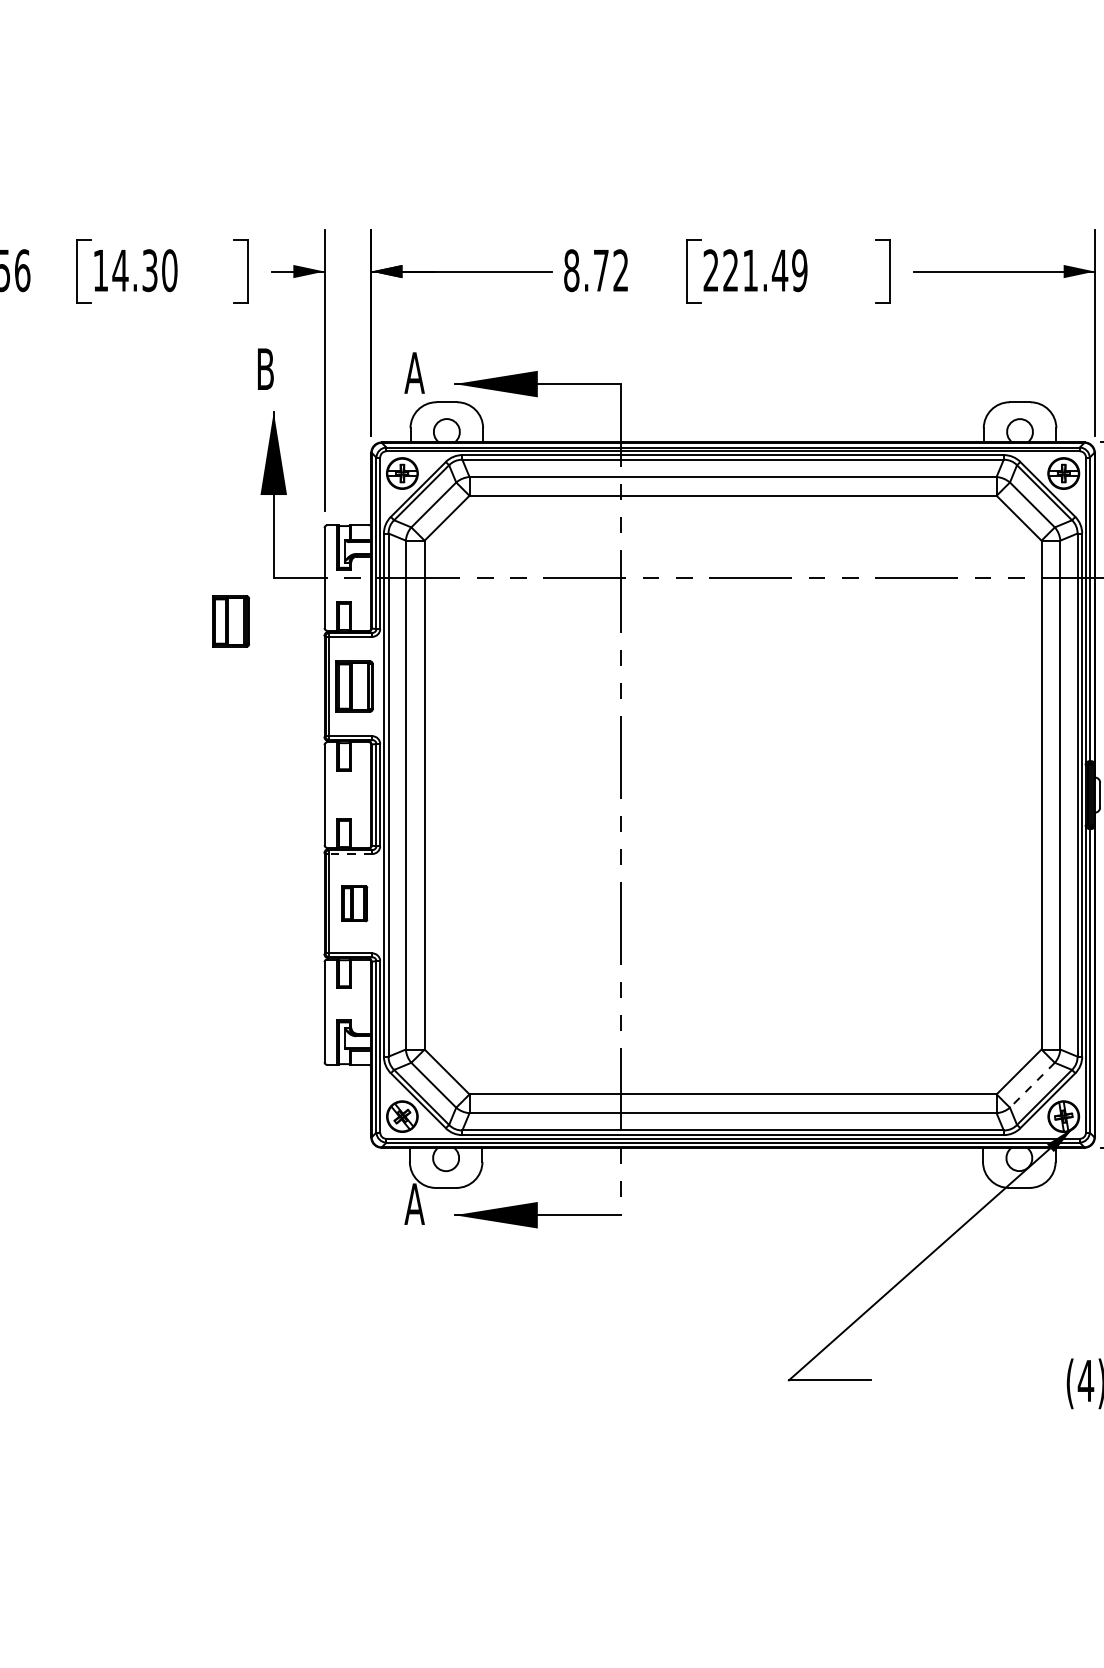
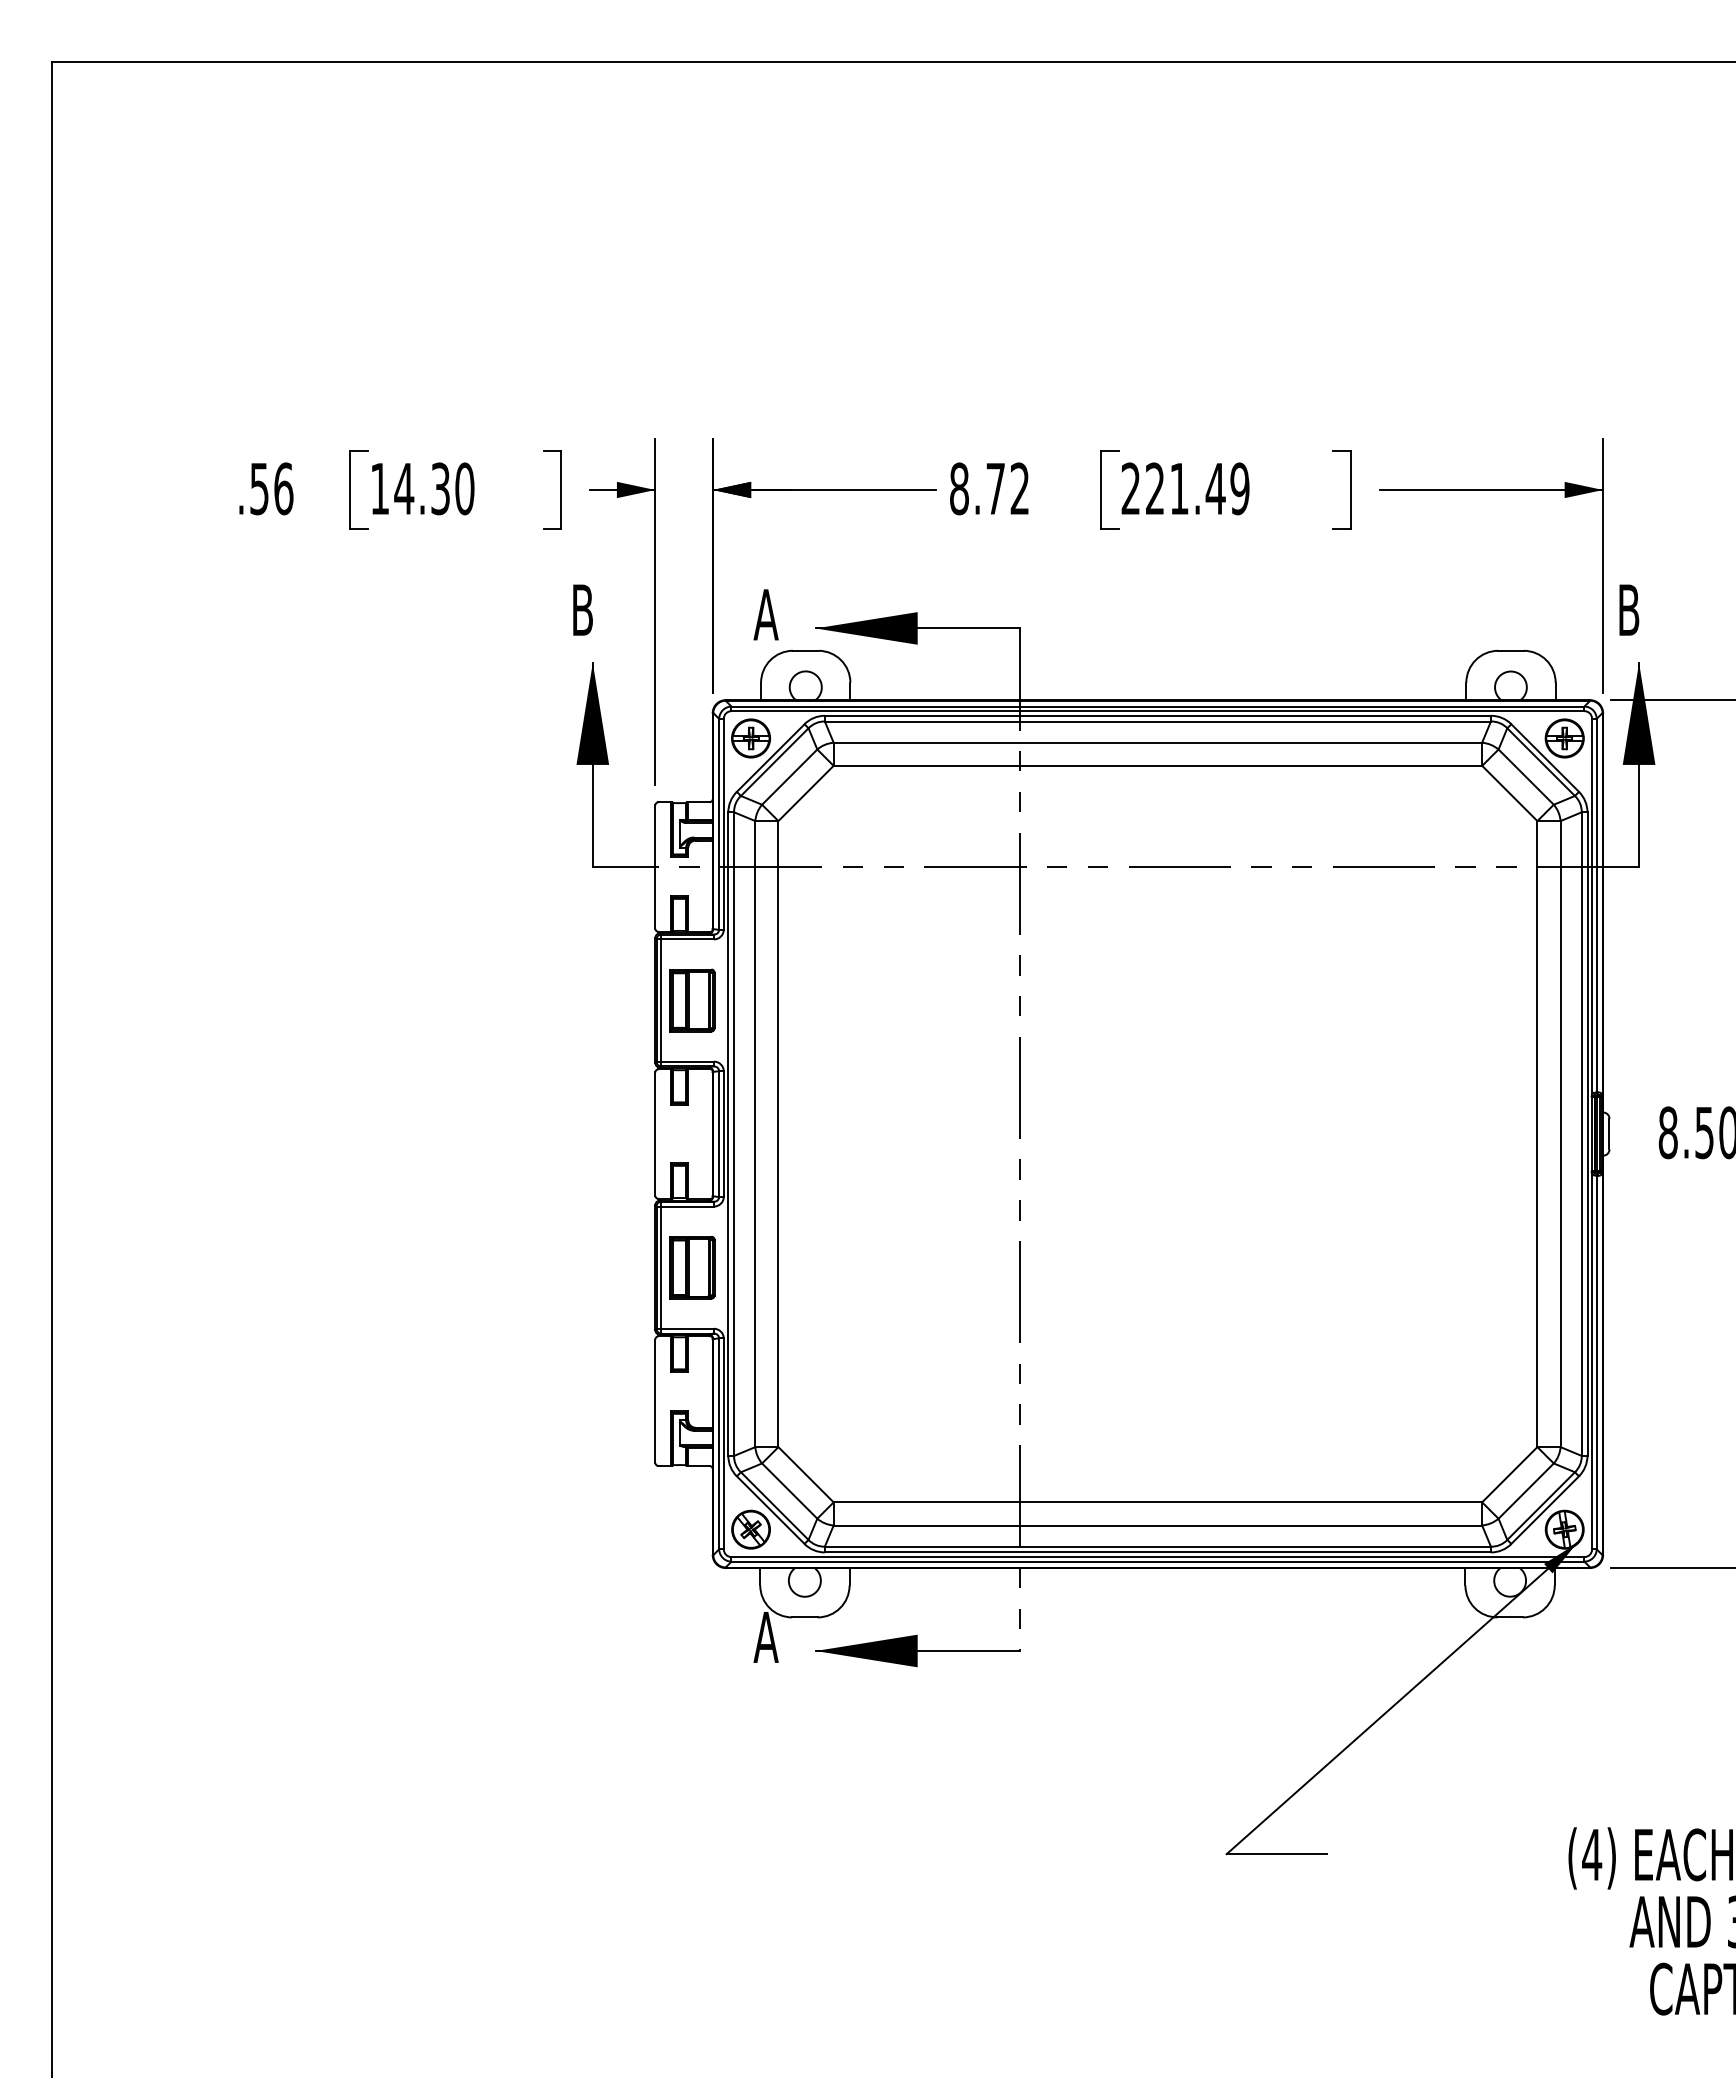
part: (231, 621) -> (540, 920), removed
line: (350, 853) -> (687, 1206), dashed -> solid
part: (354, 903) -> (692, 1267), size x1.43
line: (1031, 1085) -> (1525, 1491), dashed -> solid

